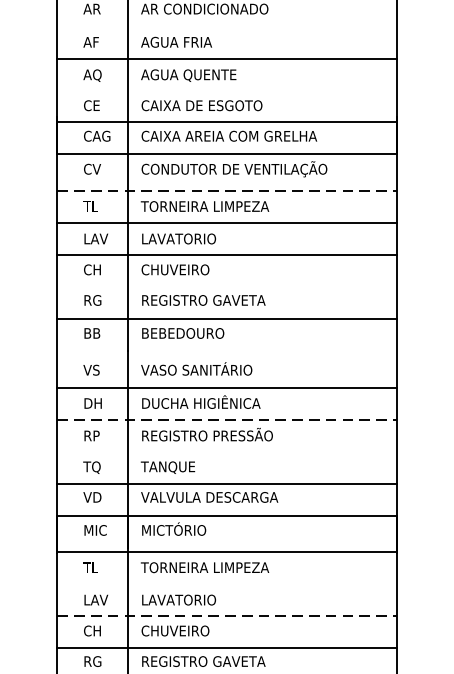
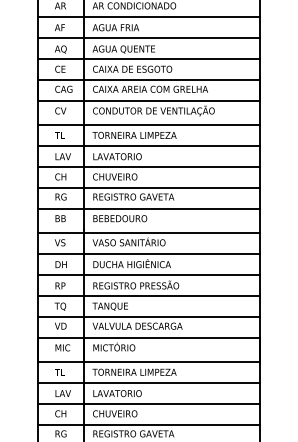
line: (226, 26) -> (148, 17), added
line: (226, 90) -> (148, 59), added
line: (227, 191) -> (149, 125), dashed -> solid
line: (226, 287) -> (148, 188), added
line: (226, 356) -> (148, 233), added
line: (227, 420) -> (149, 275), dashed -> solid
line: (226, 452) -> (148, 296), added
line: (226, 584) -> (148, 383), added
line: (227, 616) -> (149, 404), dashed -> solid

